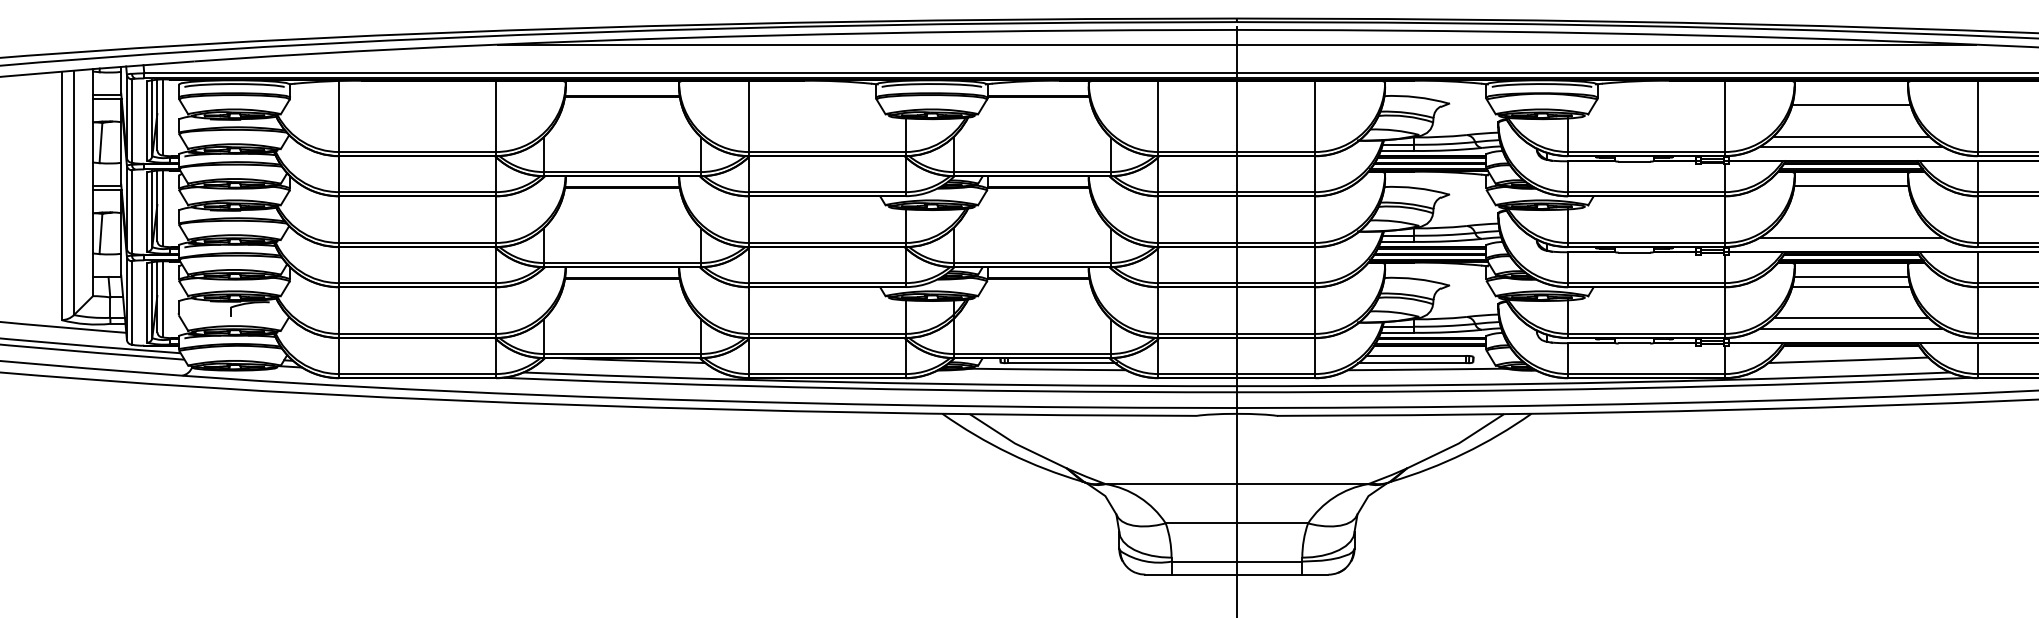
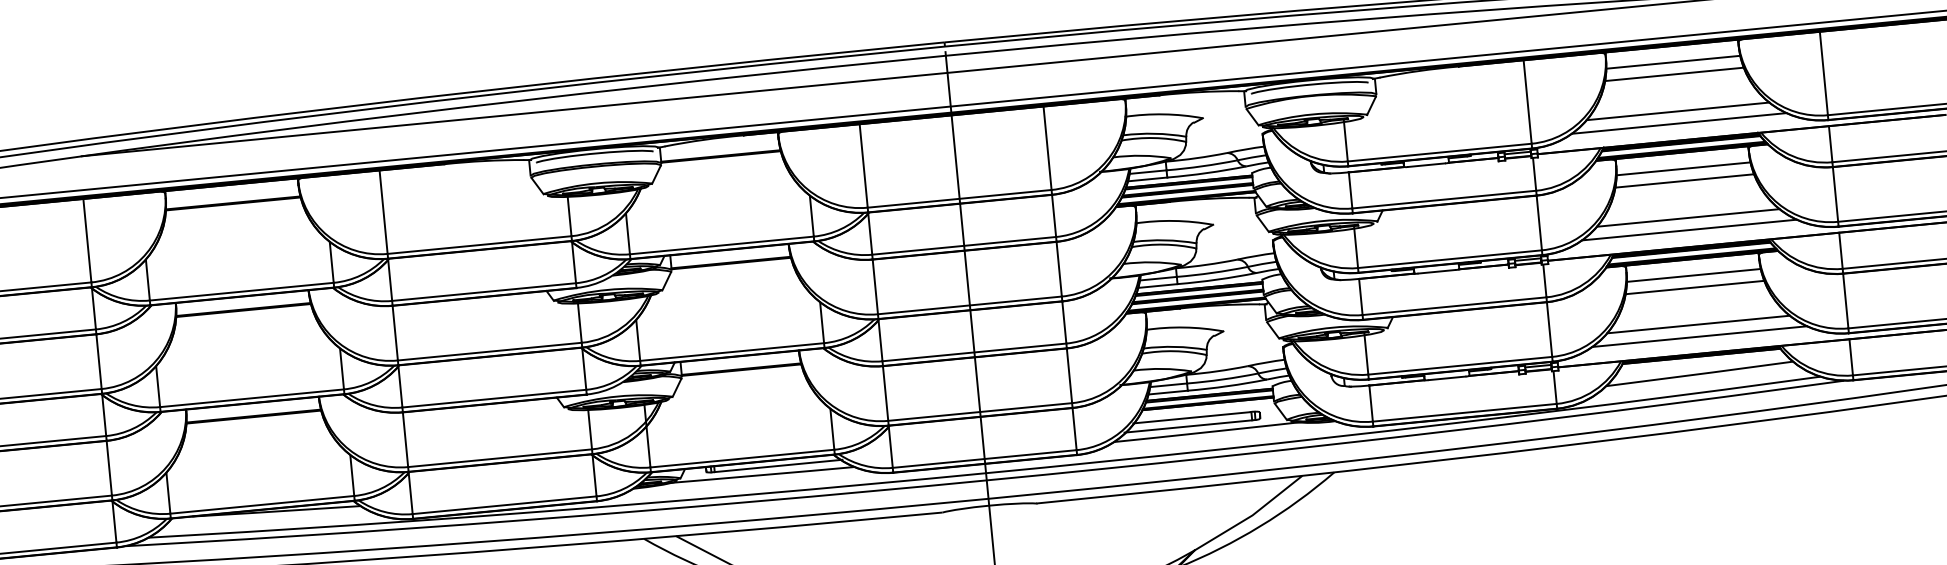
line: (1851, 94) -> (1673, 62), added
line: (1851, 195) -> (1684, 180), added
line: (1851, 227) -> (1688, 217), added

